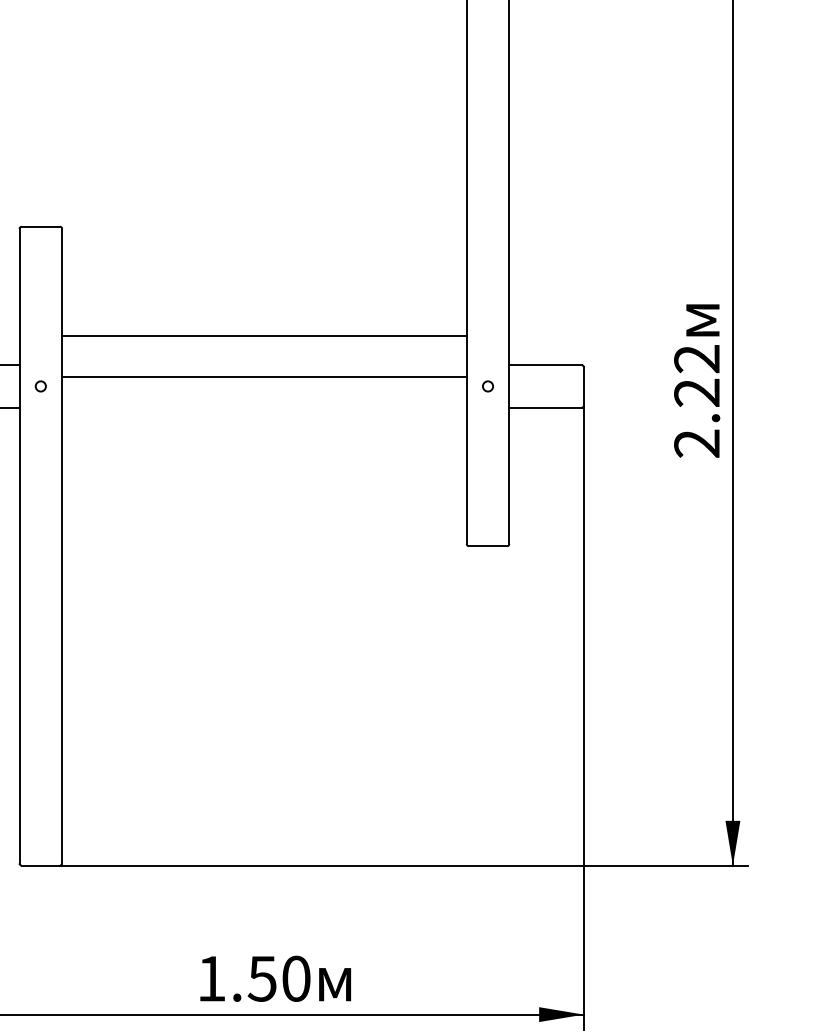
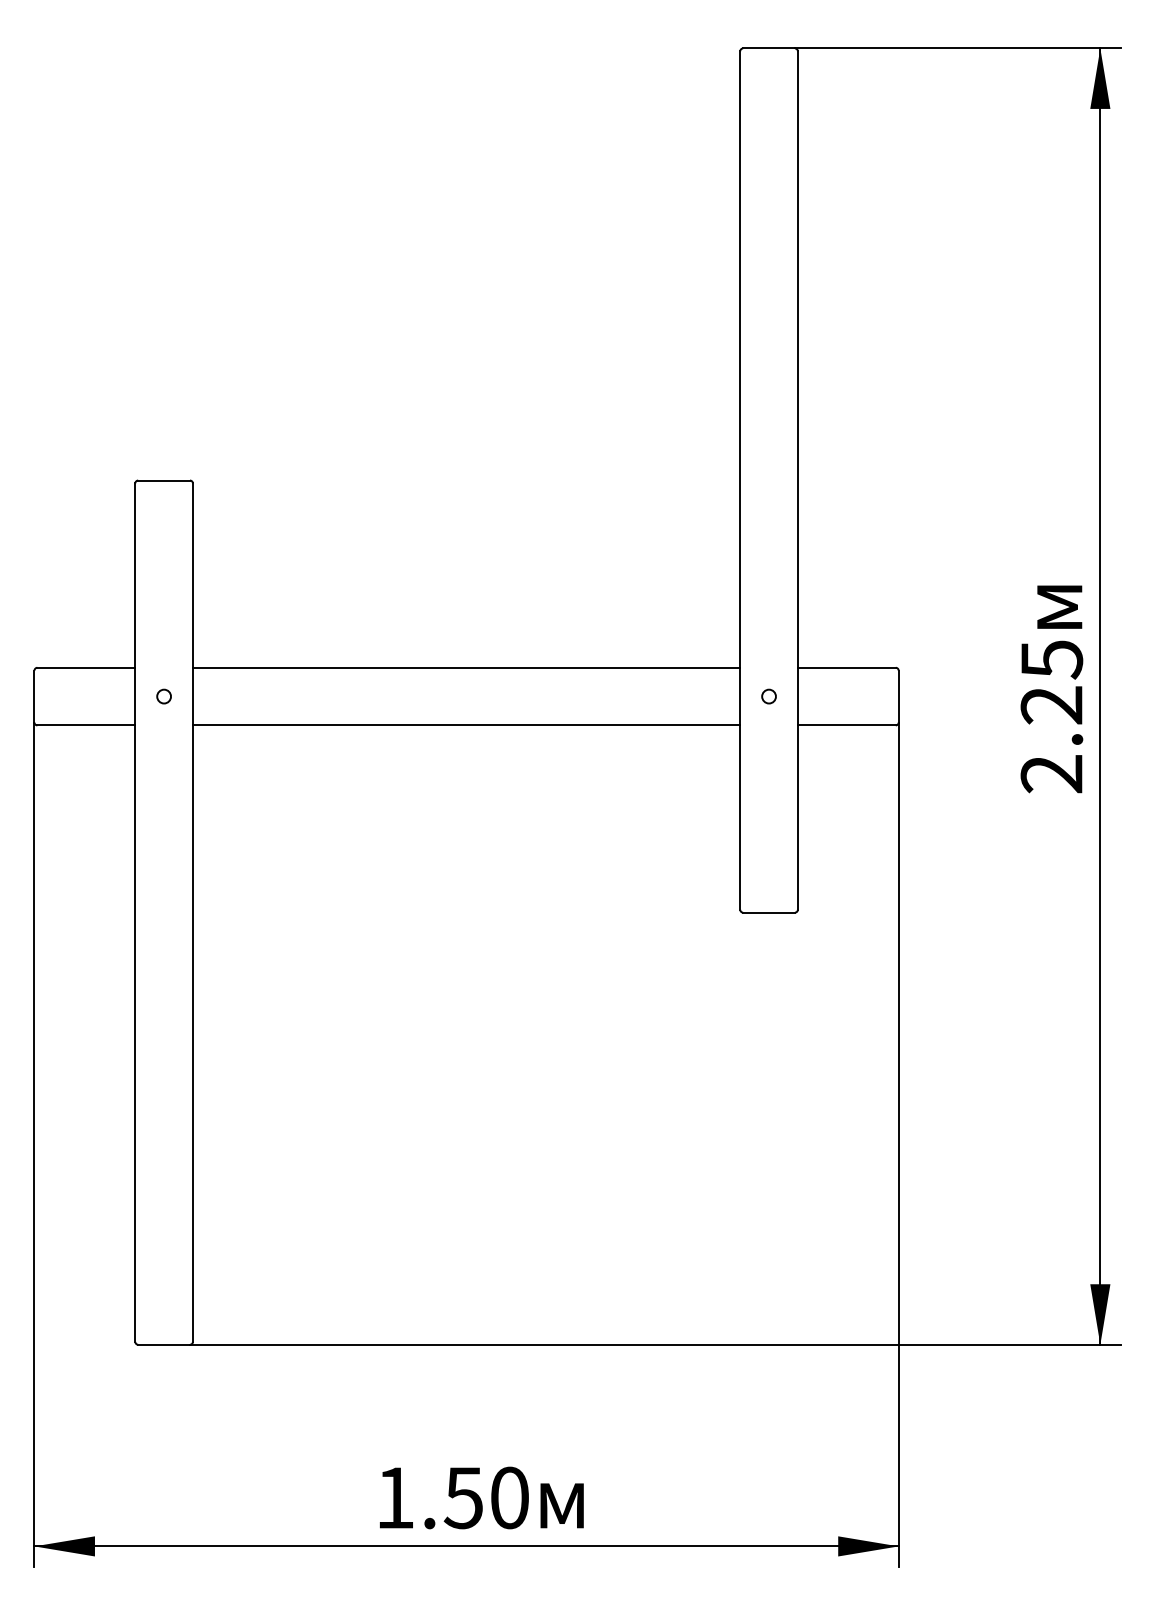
line: (264, 336) -> (466, 667), moved
text: (696, 359) -> (1051, 659), 2.22 -> 2.25
line: (264, 376) -> (466, 725), moved

